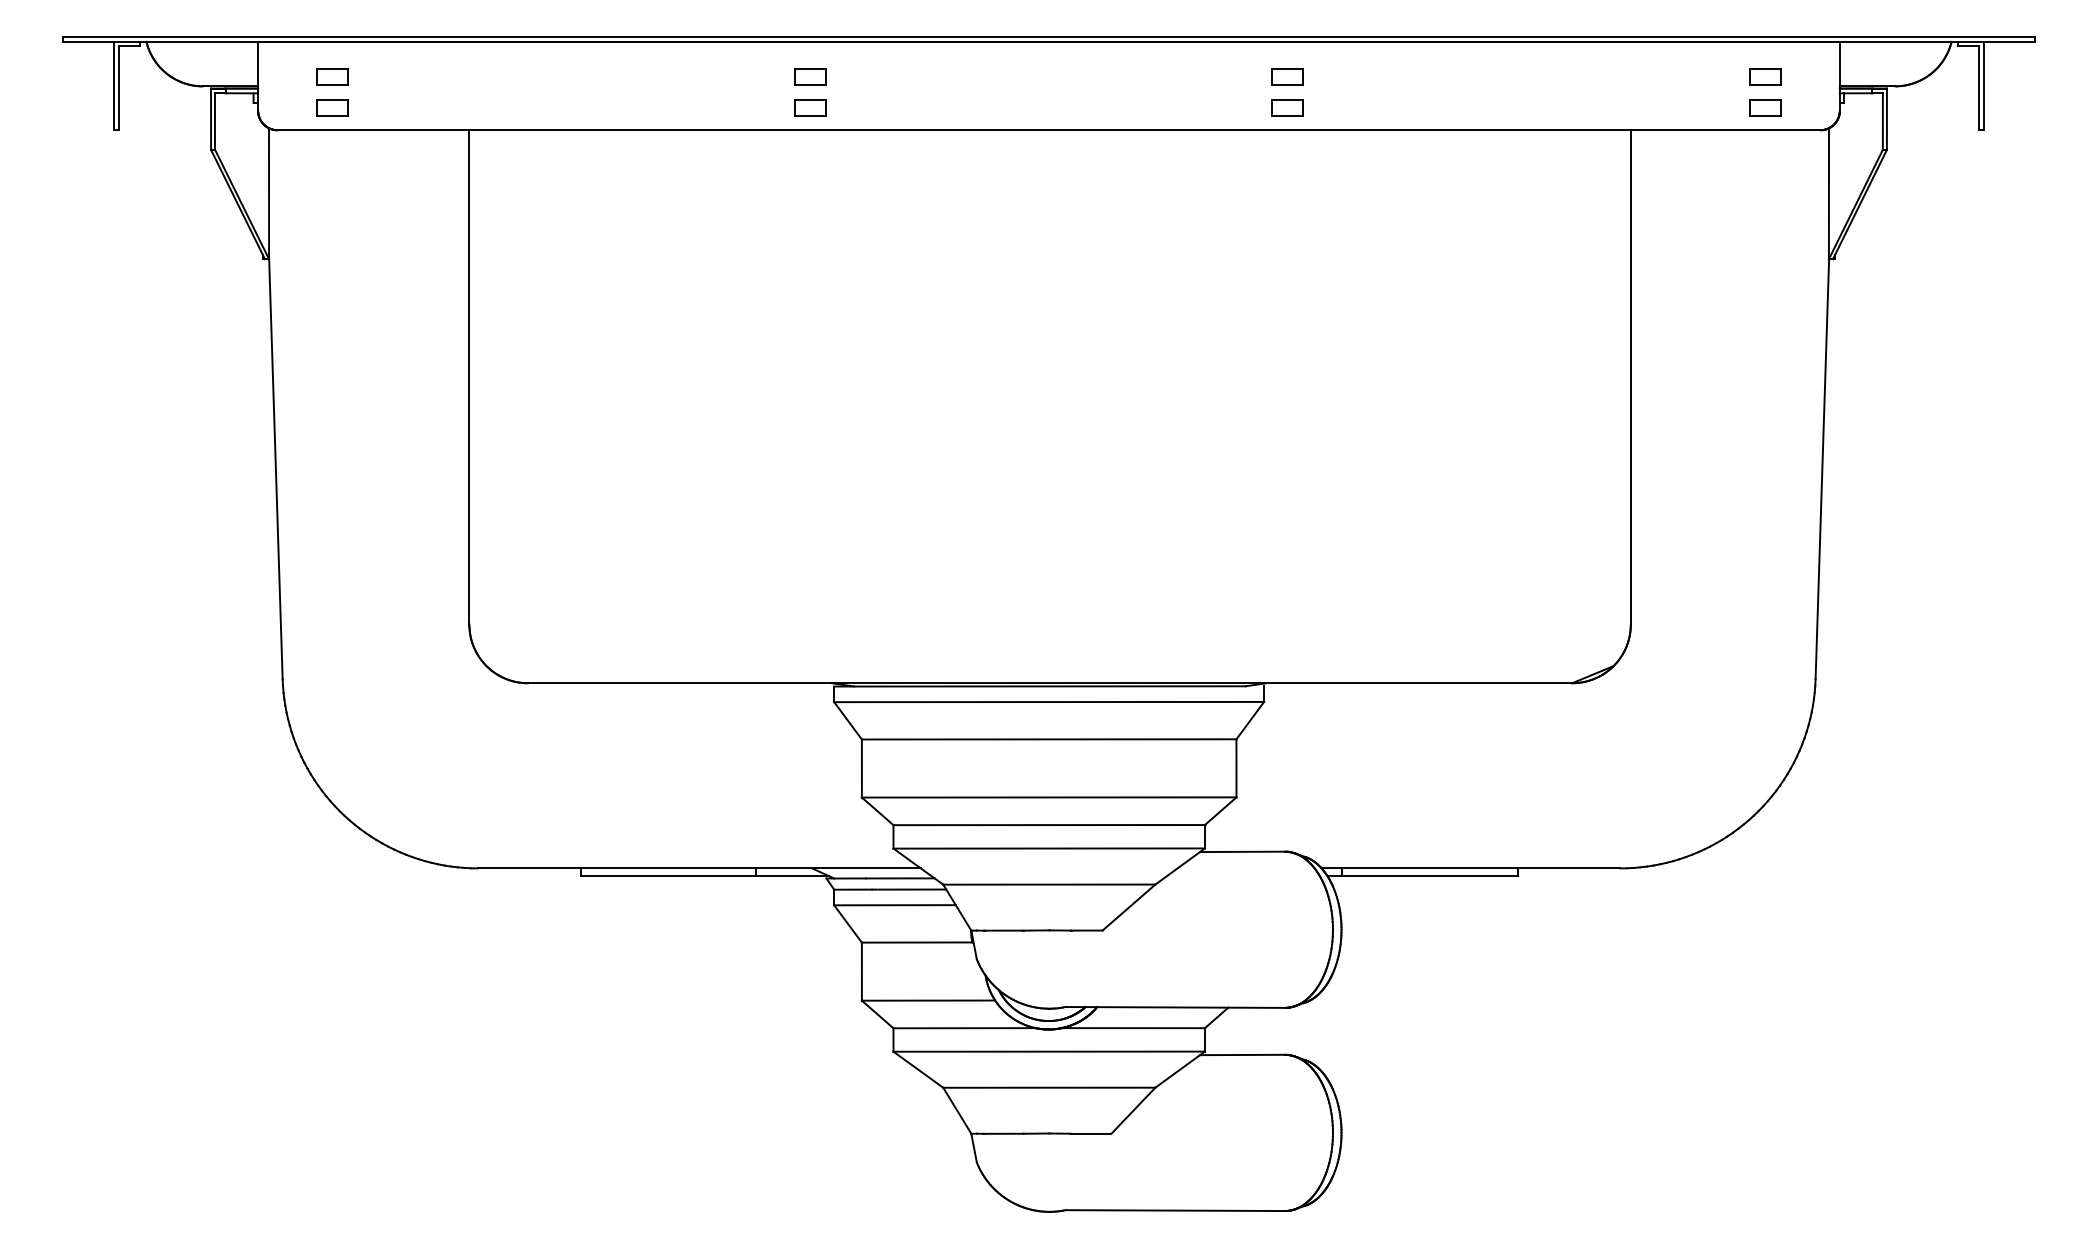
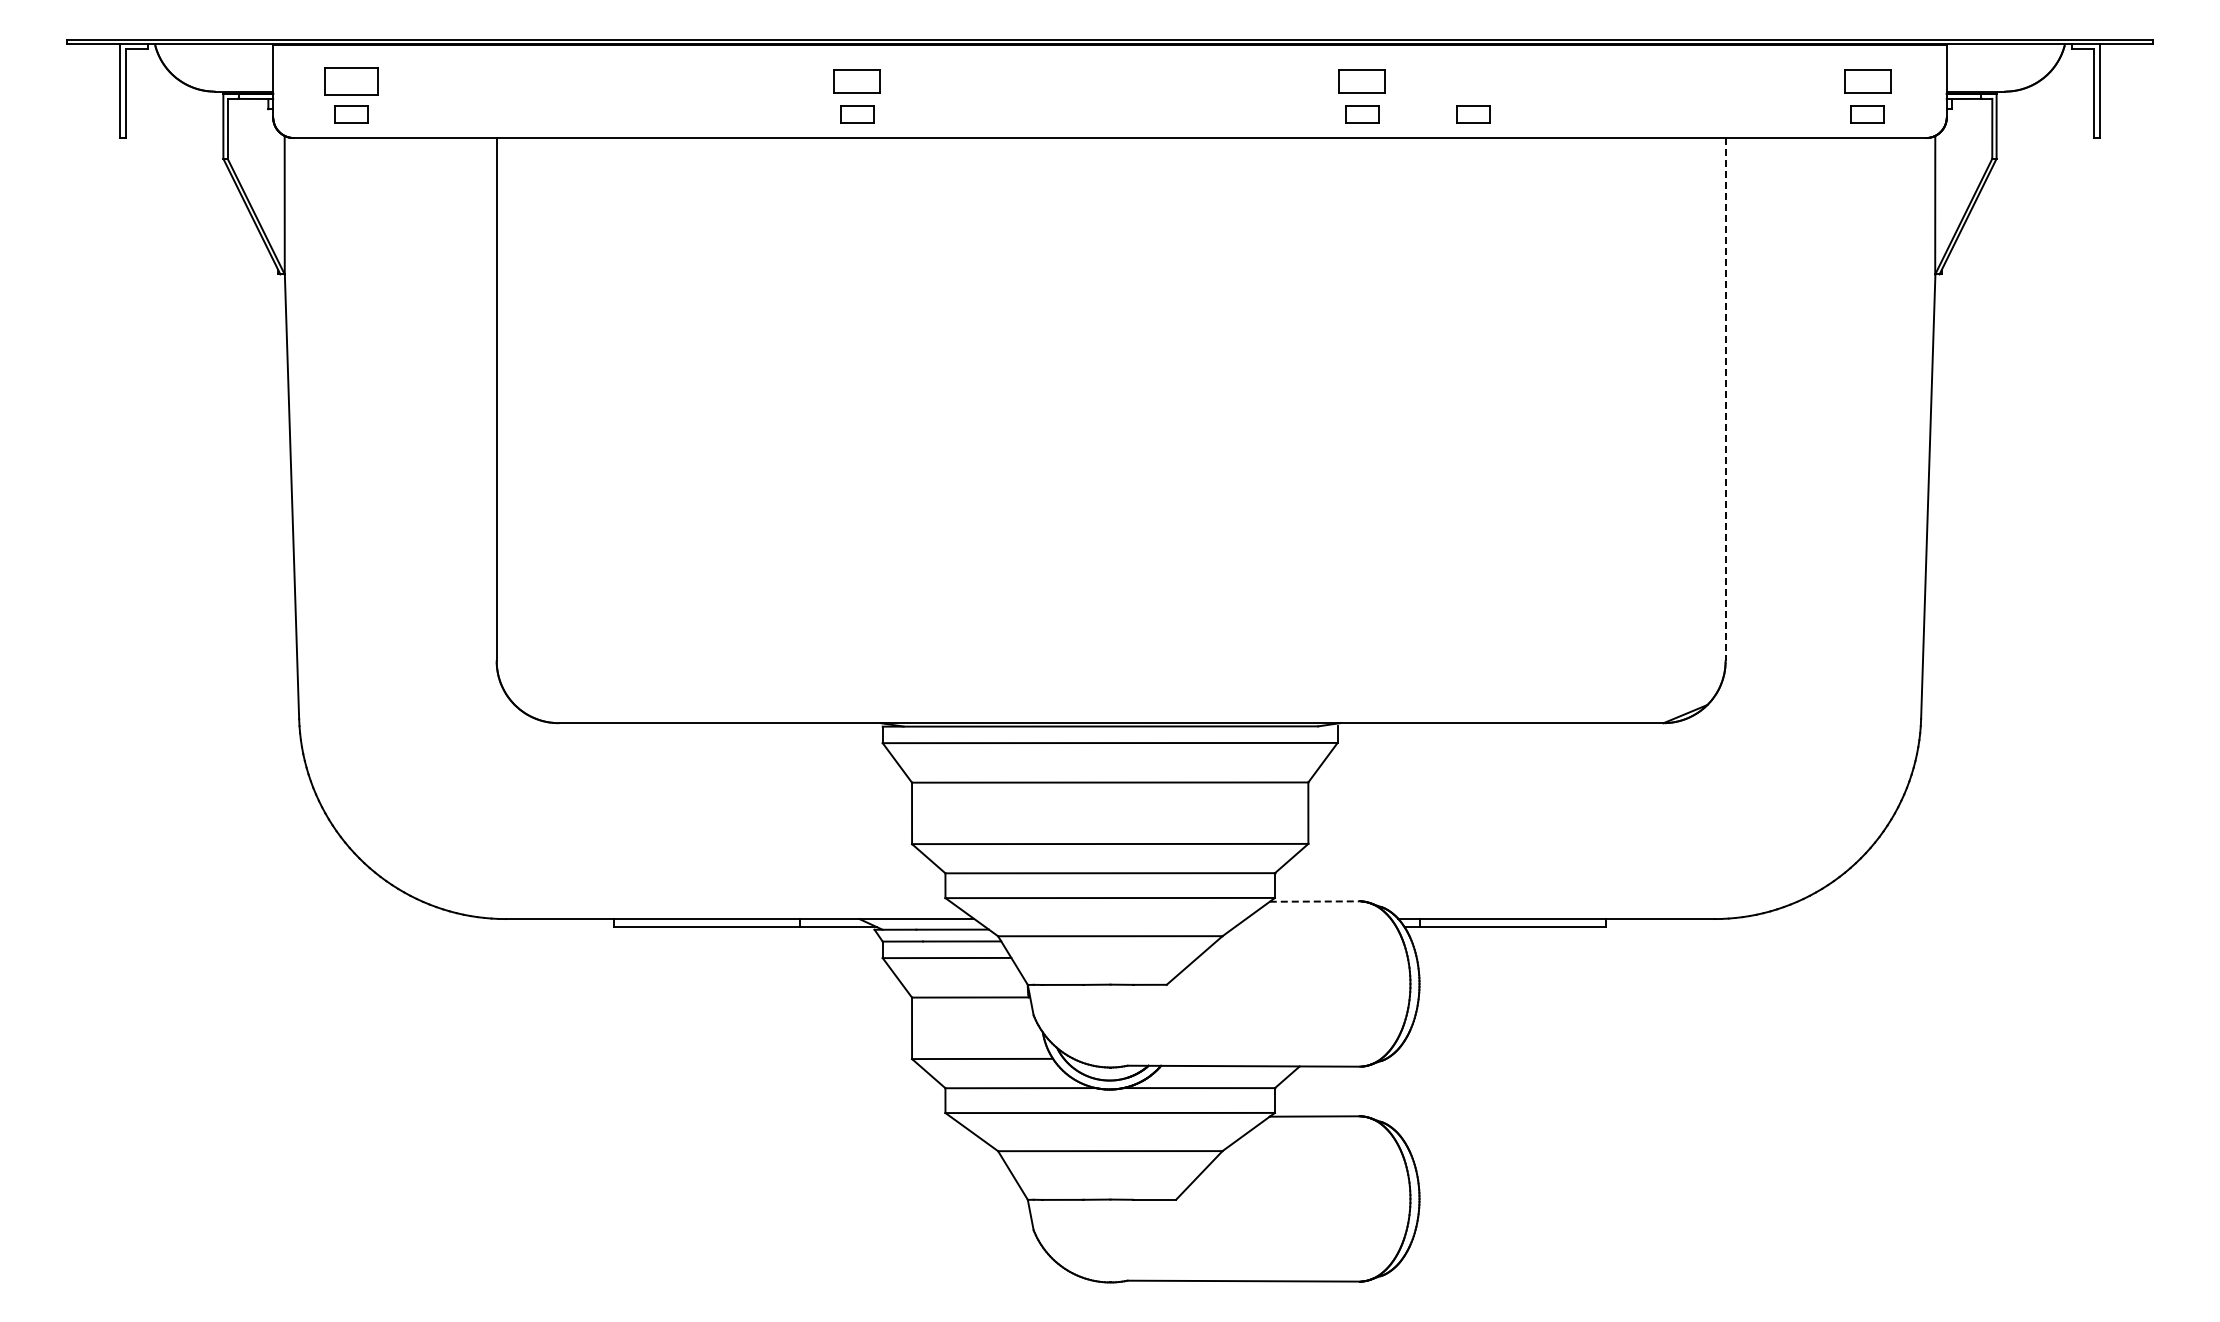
part: (332, 76) -> (351, 81), size x1.6
part: (810, 76) -> (857, 81), size x1.4
part: (1287, 76) -> (1362, 81), size x1.4
part: (1764, 76) -> (1867, 81), size x1.4
part: (1392, 108) -> (1473, 114), added
line: (1630, 377) -> (1725, 399), solid -> dashed
line: (1242, 851) -> (1314, 901), solid -> dashed

